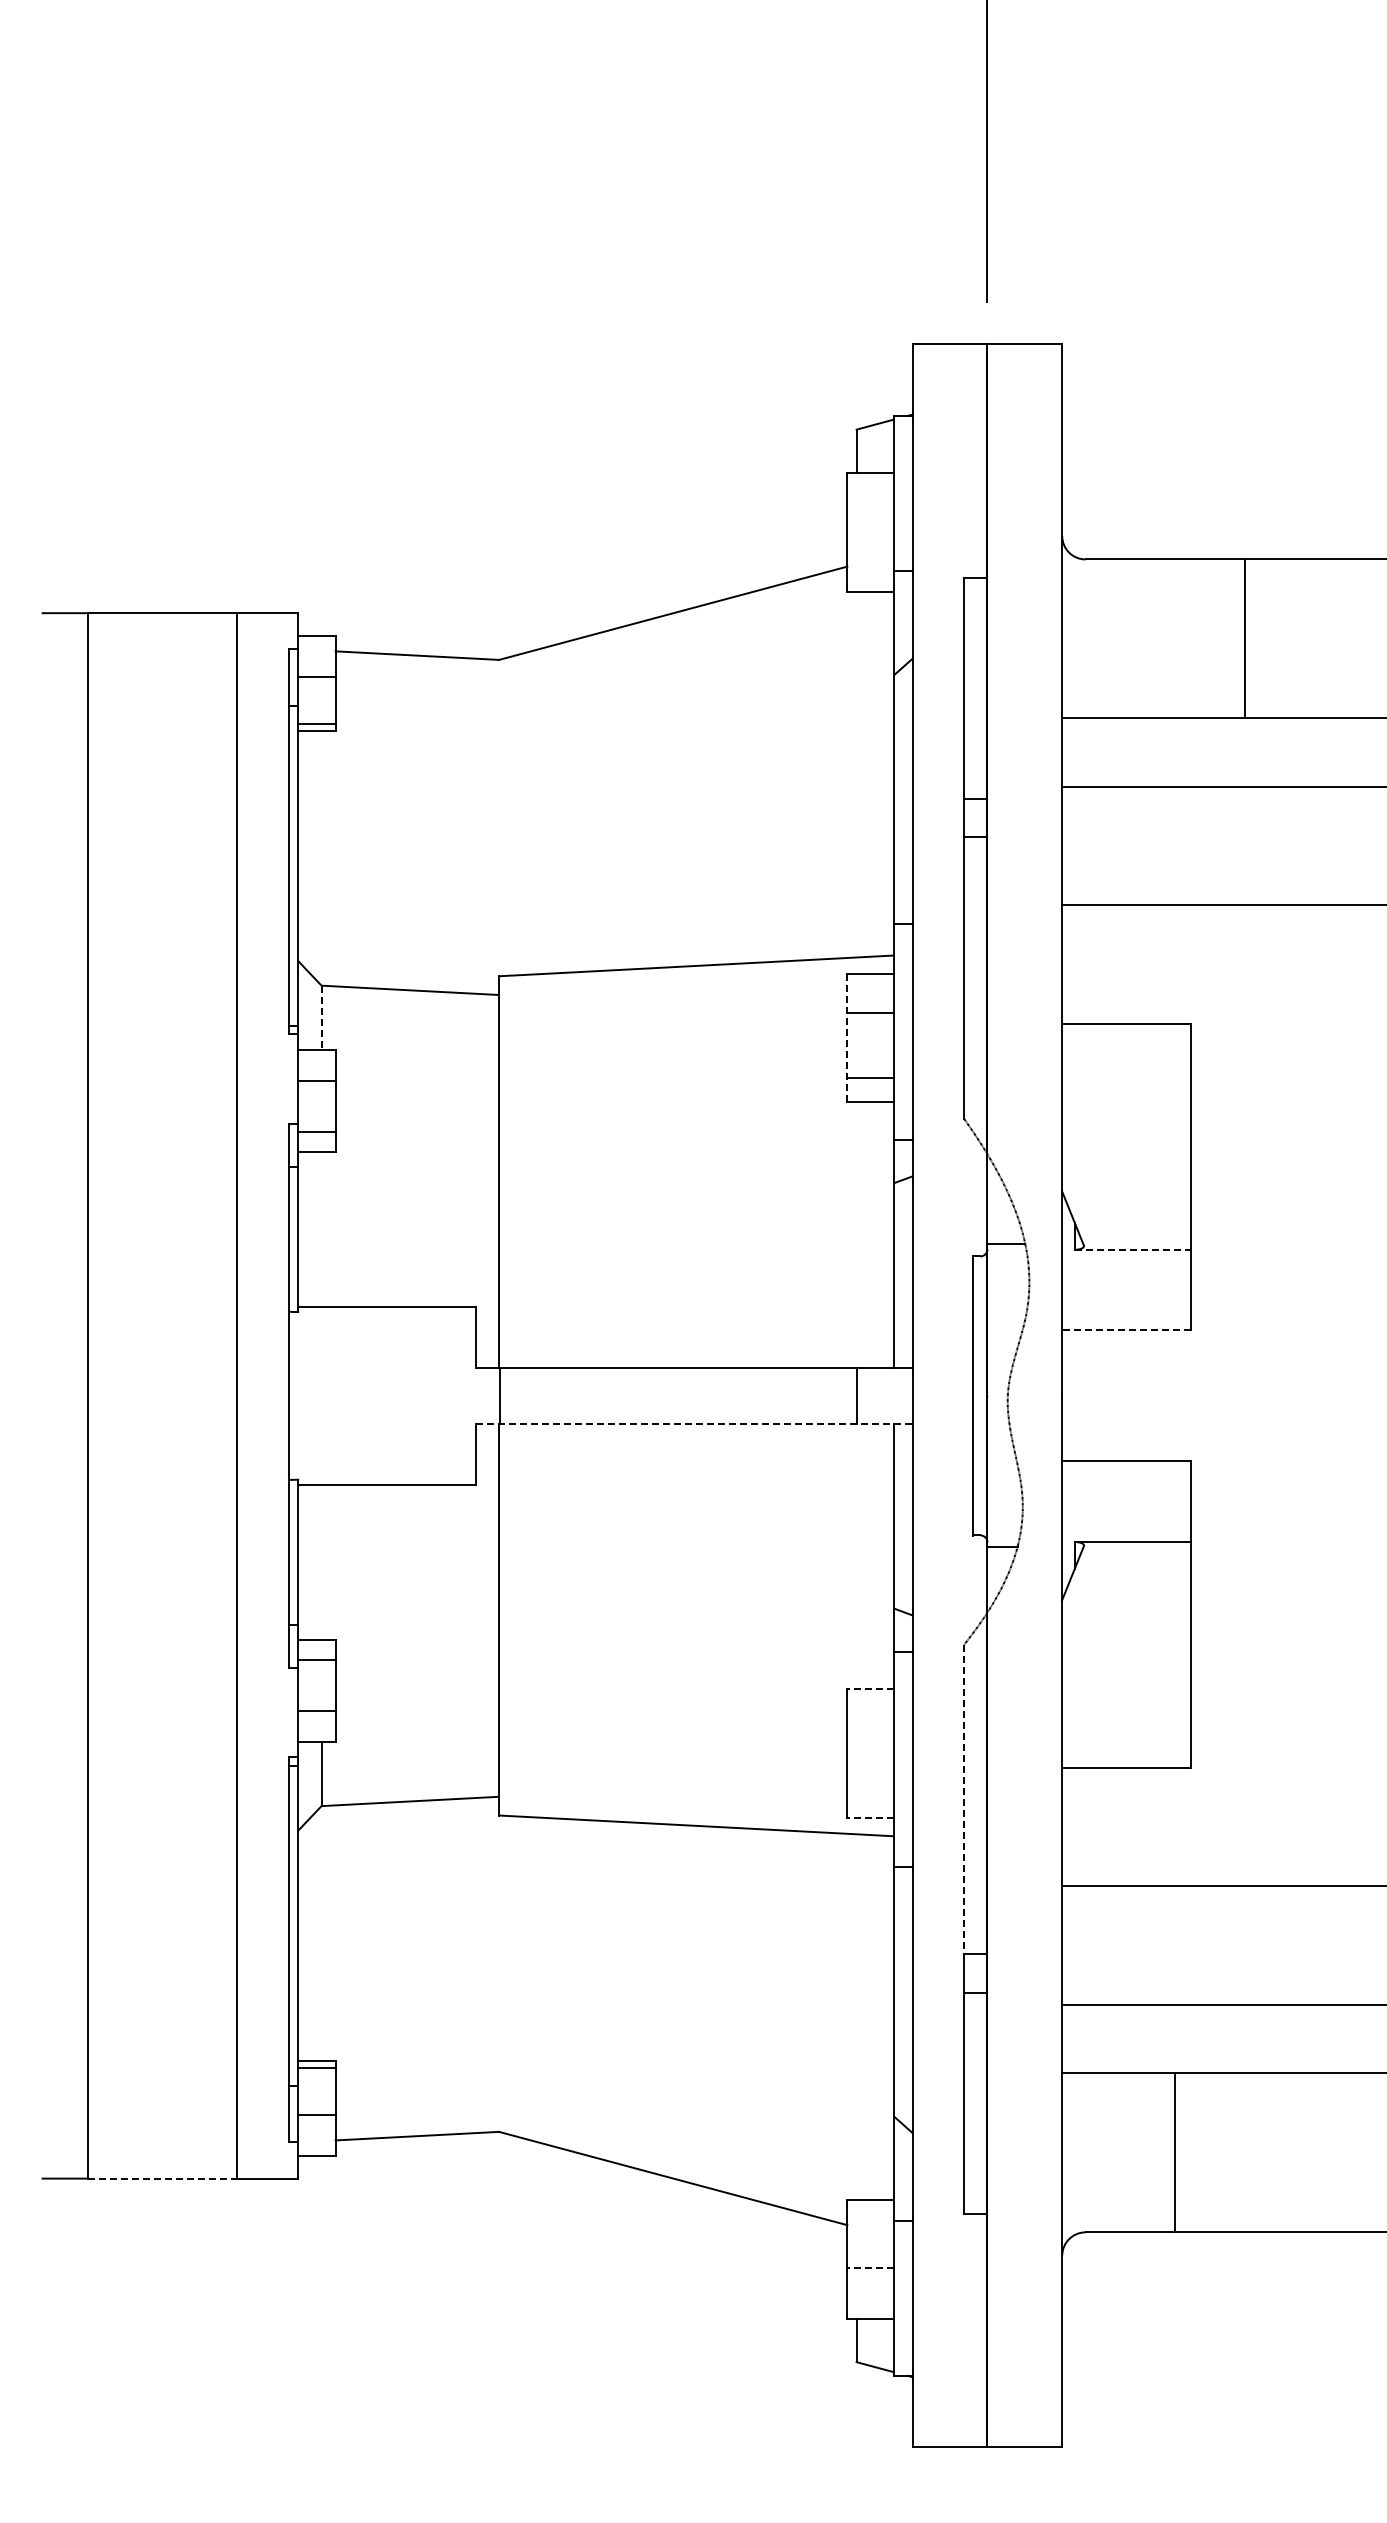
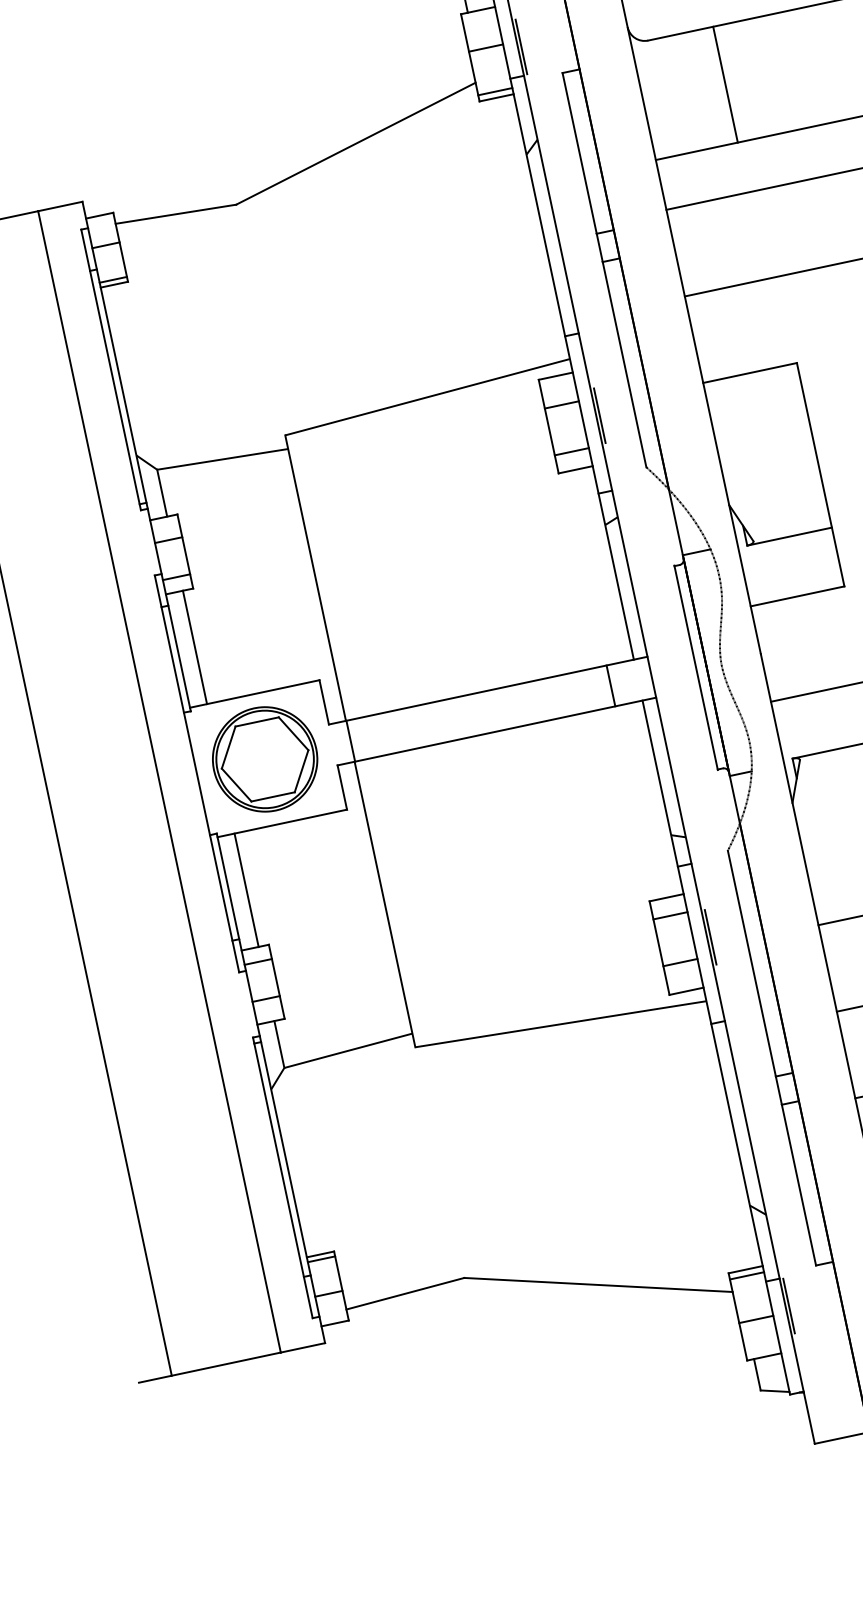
line: (870, 524) -> (486, 48), added
line: (917, 532) -> (521, 46), added
line: (870, 583) -> (495, 91), added
line: (1244, 638) -> (725, 84), moved
line: (321, 1018) -> (162, 493), dashed -> solid
line: (917, 1037) -> (599, 415), added
line: (847, 1038) -> (548, 426), dashed -> solid
line: (321, 1229) -> (194, 647), added
line: (1133, 1249) -> (790, 536), dashed -> solid
line: (1125, 1330) -> (796, 596), dashed -> solid
part: (382, 1395) -> (265, 759), added
line: (694, 1423) -> (497, 731), dashed -> solid
line: (321, 1562) -> (246, 890), added
line: (870, 1689) -> (666, 897), dashed -> solid
line: (870, 1714) -> (670, 916), added
line: (917, 1753) -> (710, 937), added
line: (870, 1778) -> (680, 962), added
line: (964, 1799) -> (752, 963), dashed -> solid
line: (870, 1817) -> (686, 991), dashed -> solid
line: (162, 2178) -> (226, 1364), dashed -> solid
line: (870, 2207) -> (746, 1275), added
line: (917, 2258) -> (789, 1305), added
line: (870, 2267) -> (756, 1319), dashed -> solid

